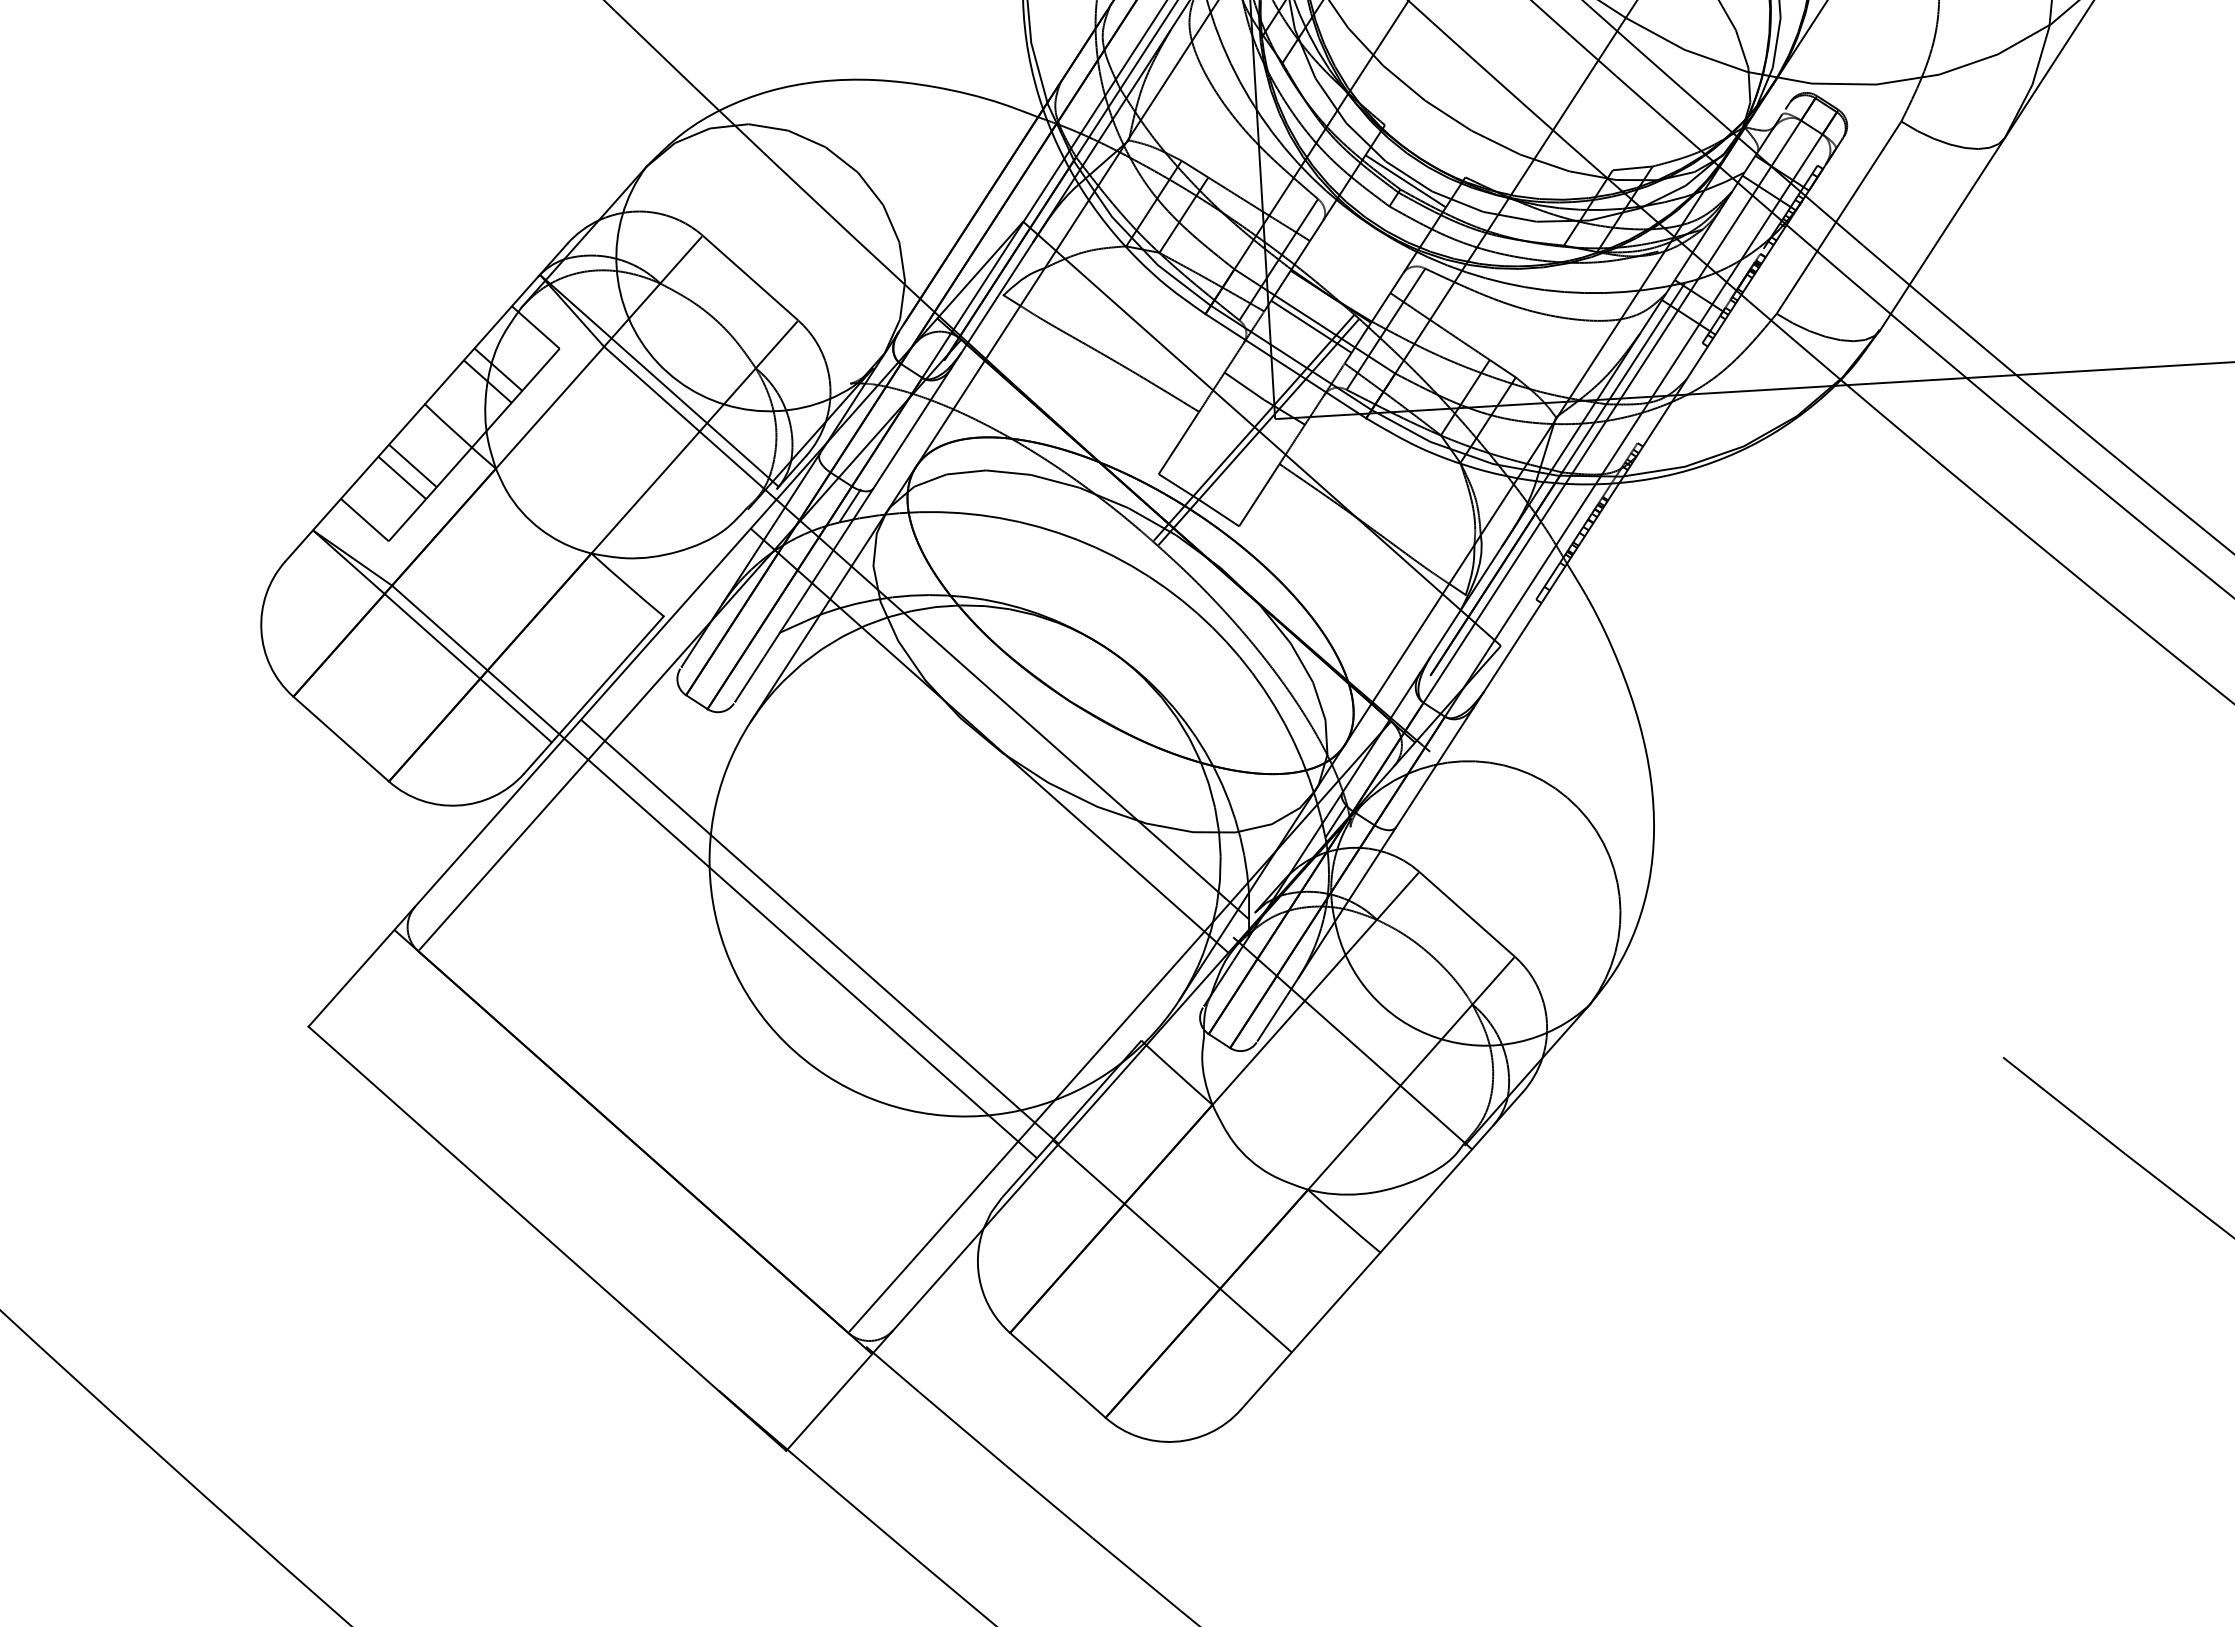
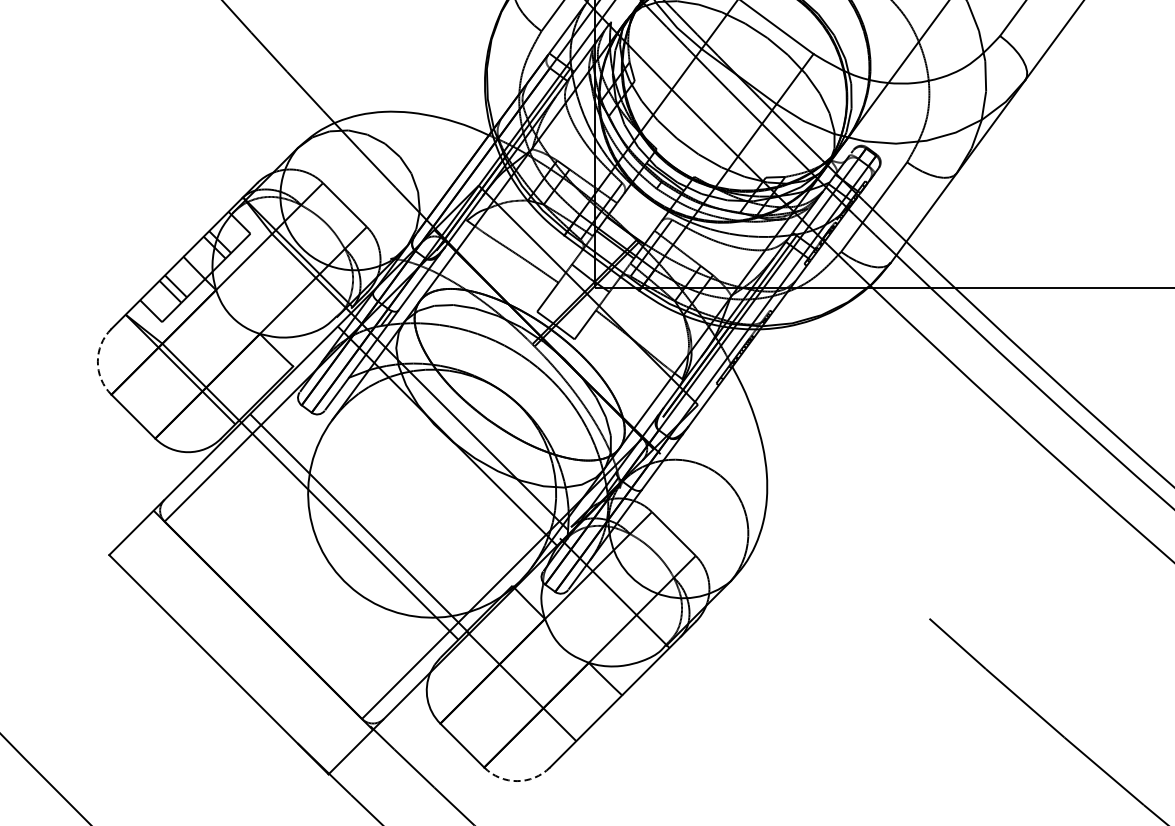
arc: (260, 630) -> (97, 361), solid -> dashed
arc: (1175, 1442) -> (517, 781), solid -> dashed

